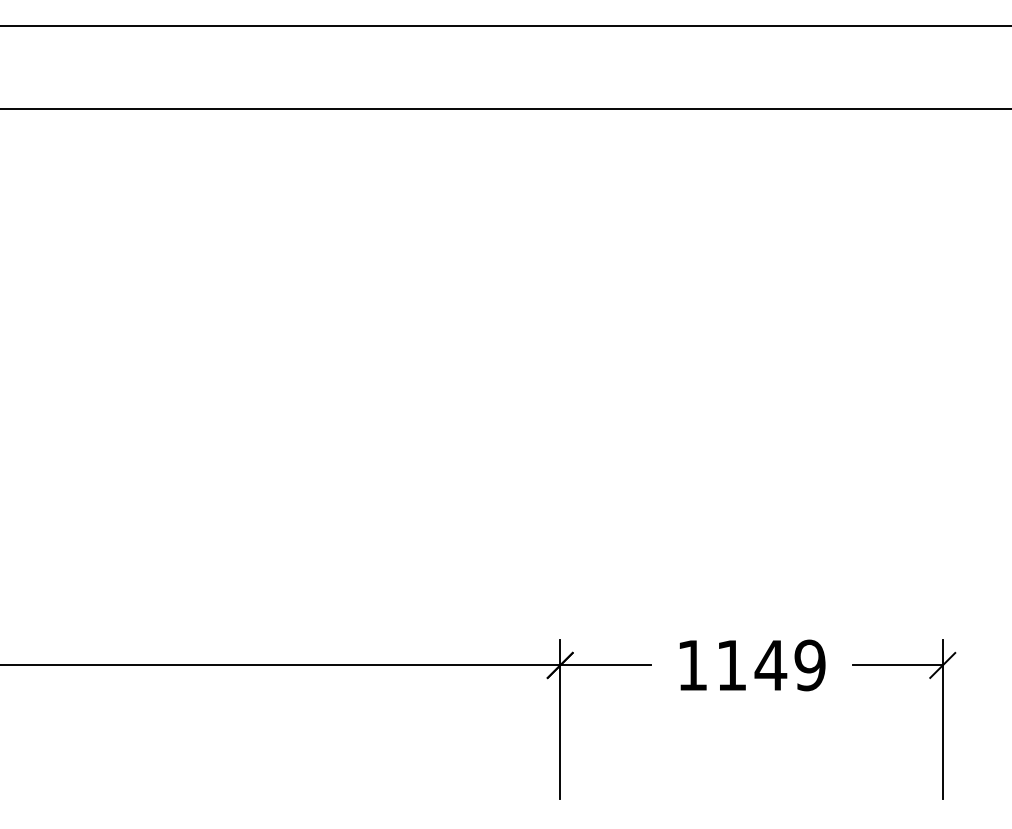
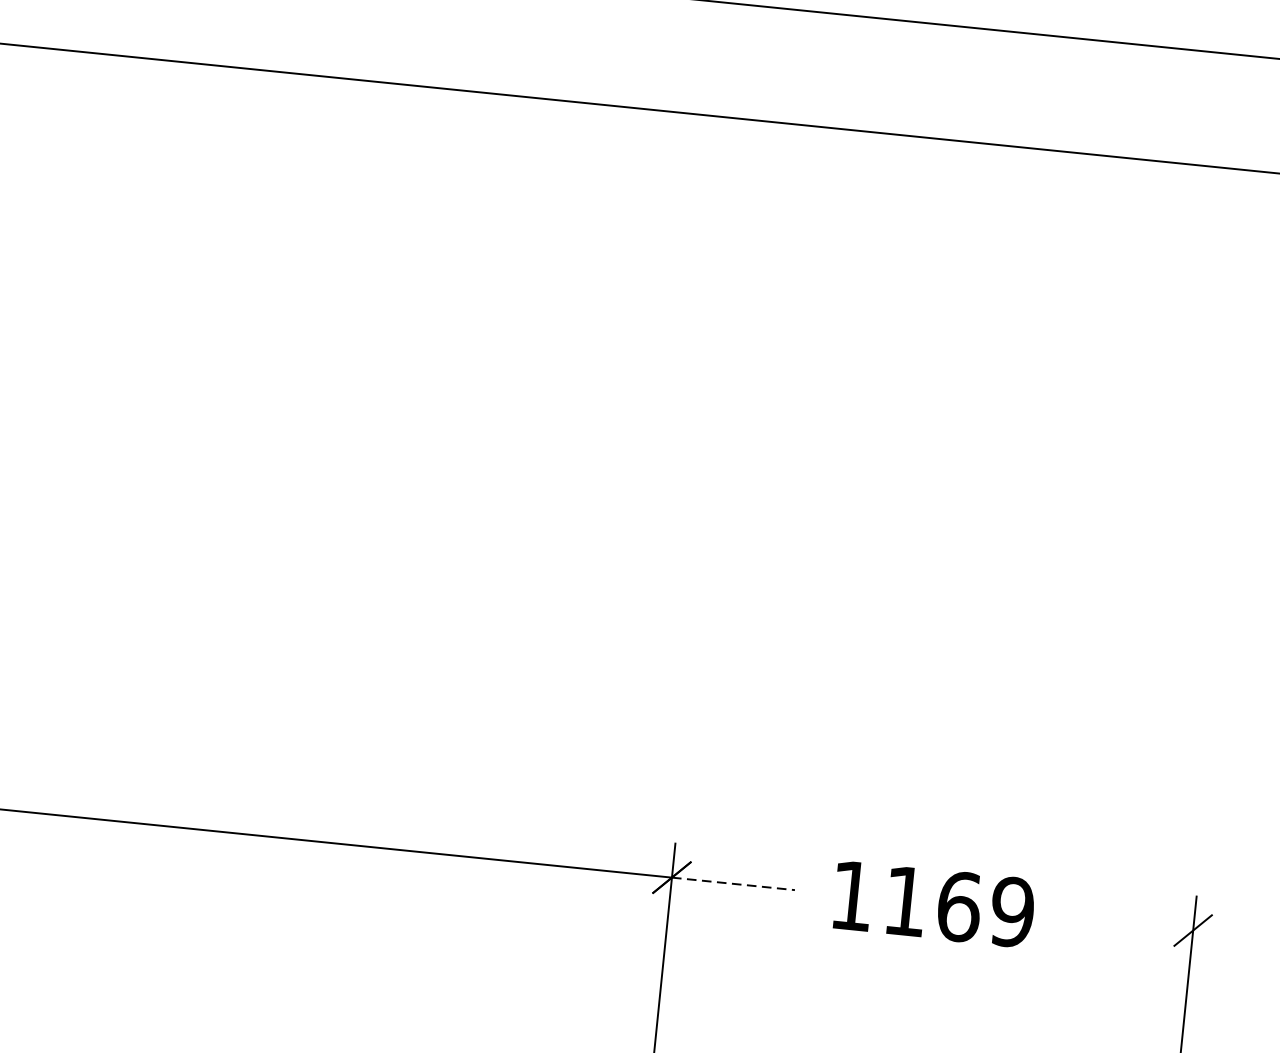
line: (605, 665) -> (733, 883), solid -> dashed
text: (770, 665) -> (958, 906), 1149 -> 1169
line: (897, 665) -> (1131, 924), removed

